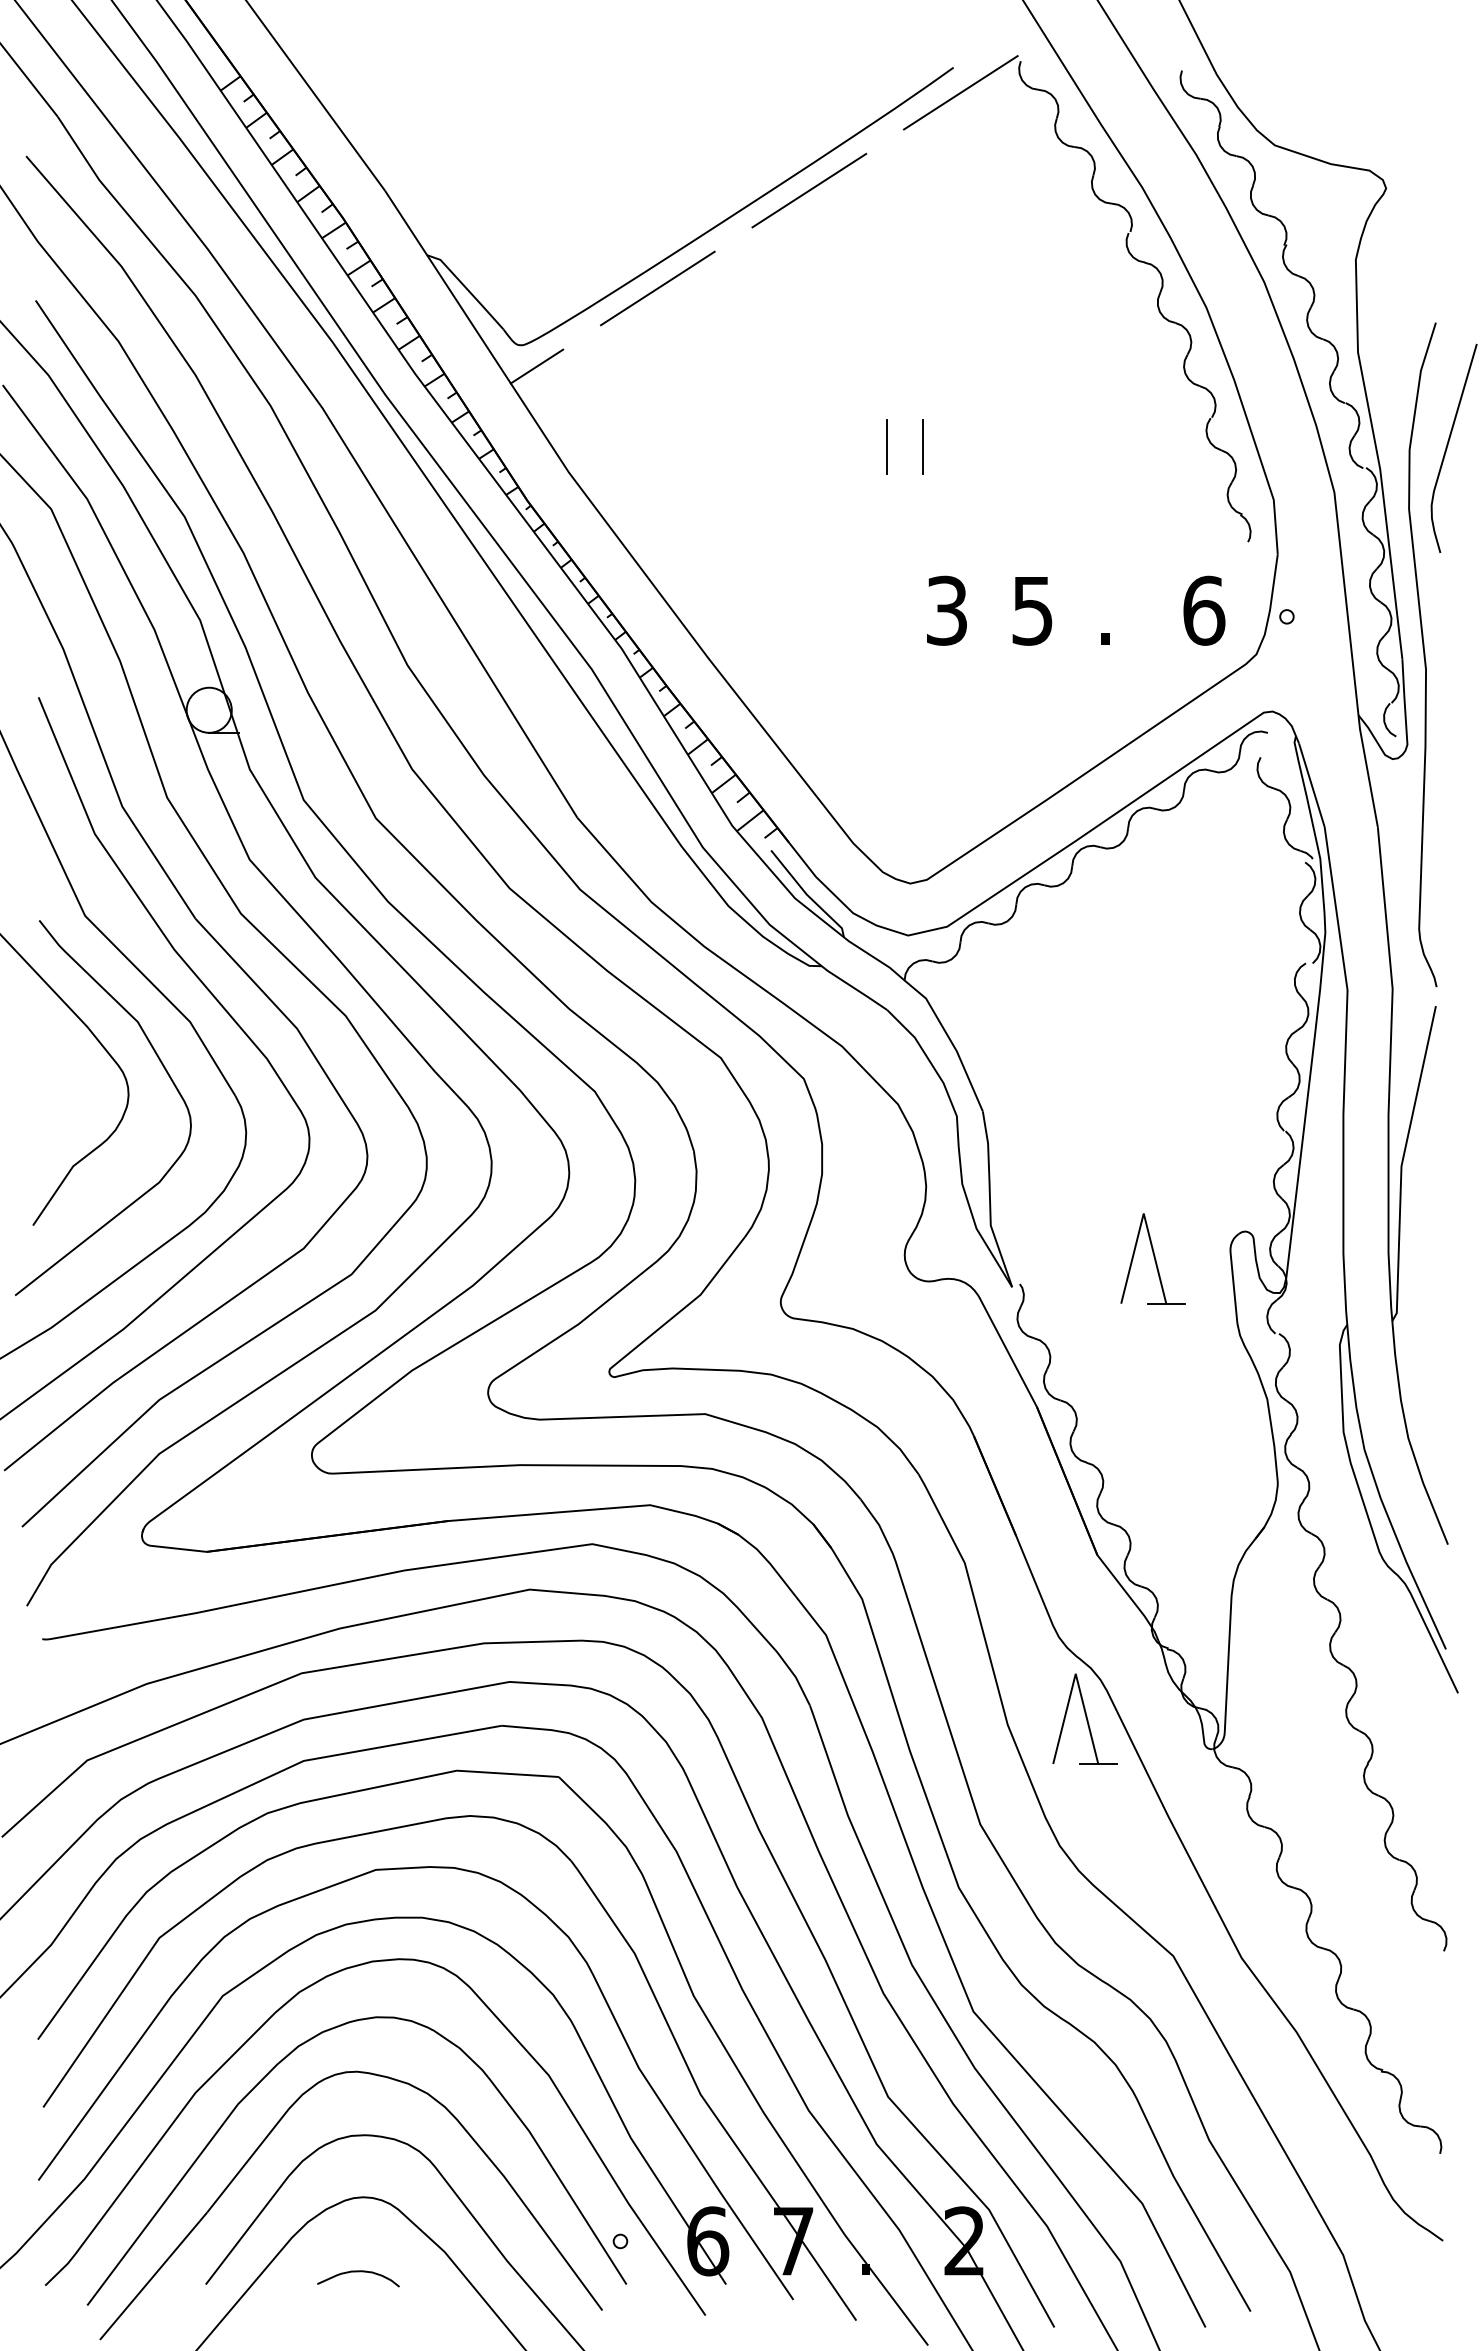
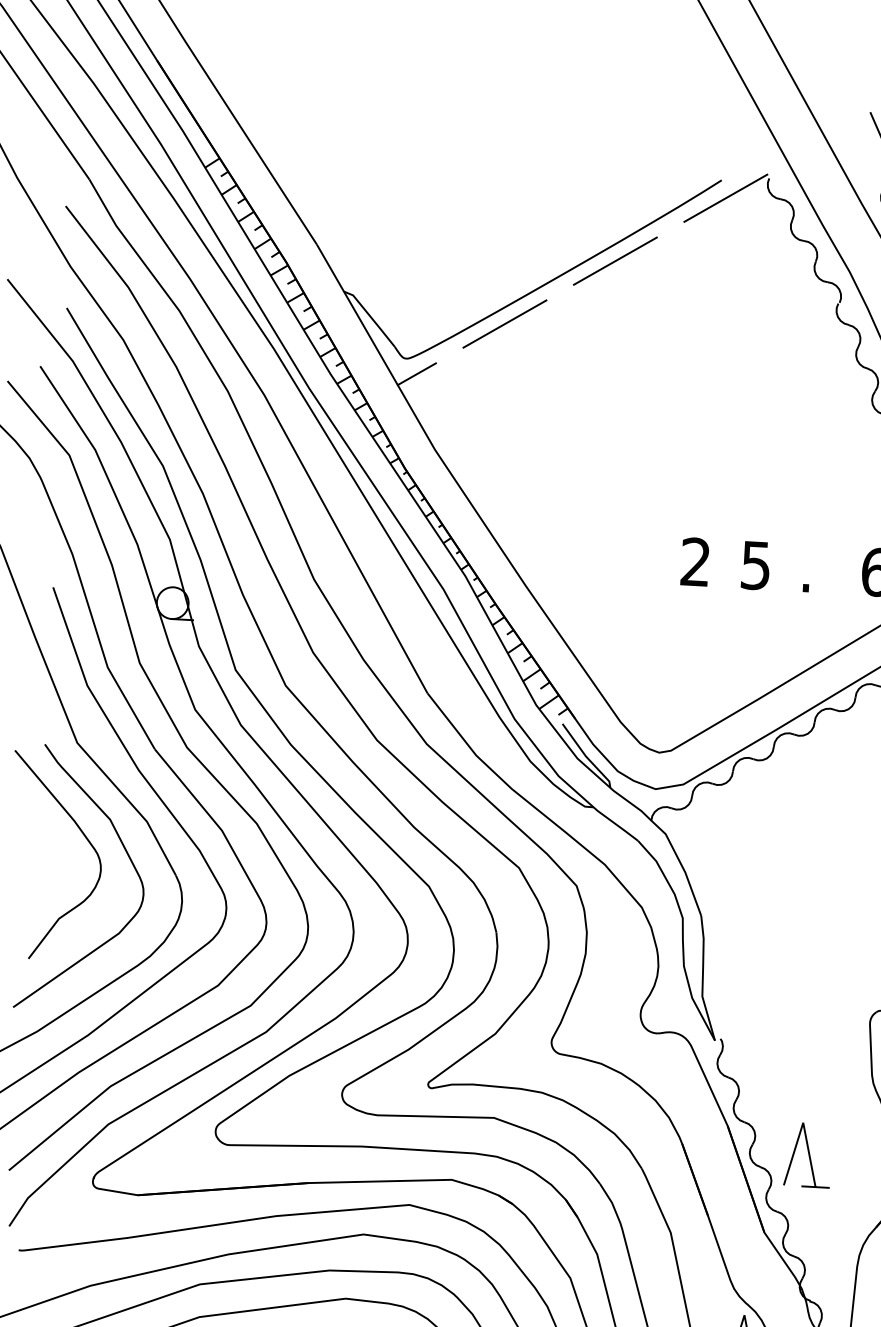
line: (886, 447) -> (659, 444), removed
line: (922, 447) -> (684, 446), removed
text: (946, 610) -> (695, 561), 3 -> 2
part: (1152, 1258) -> (807, 1154), moved

